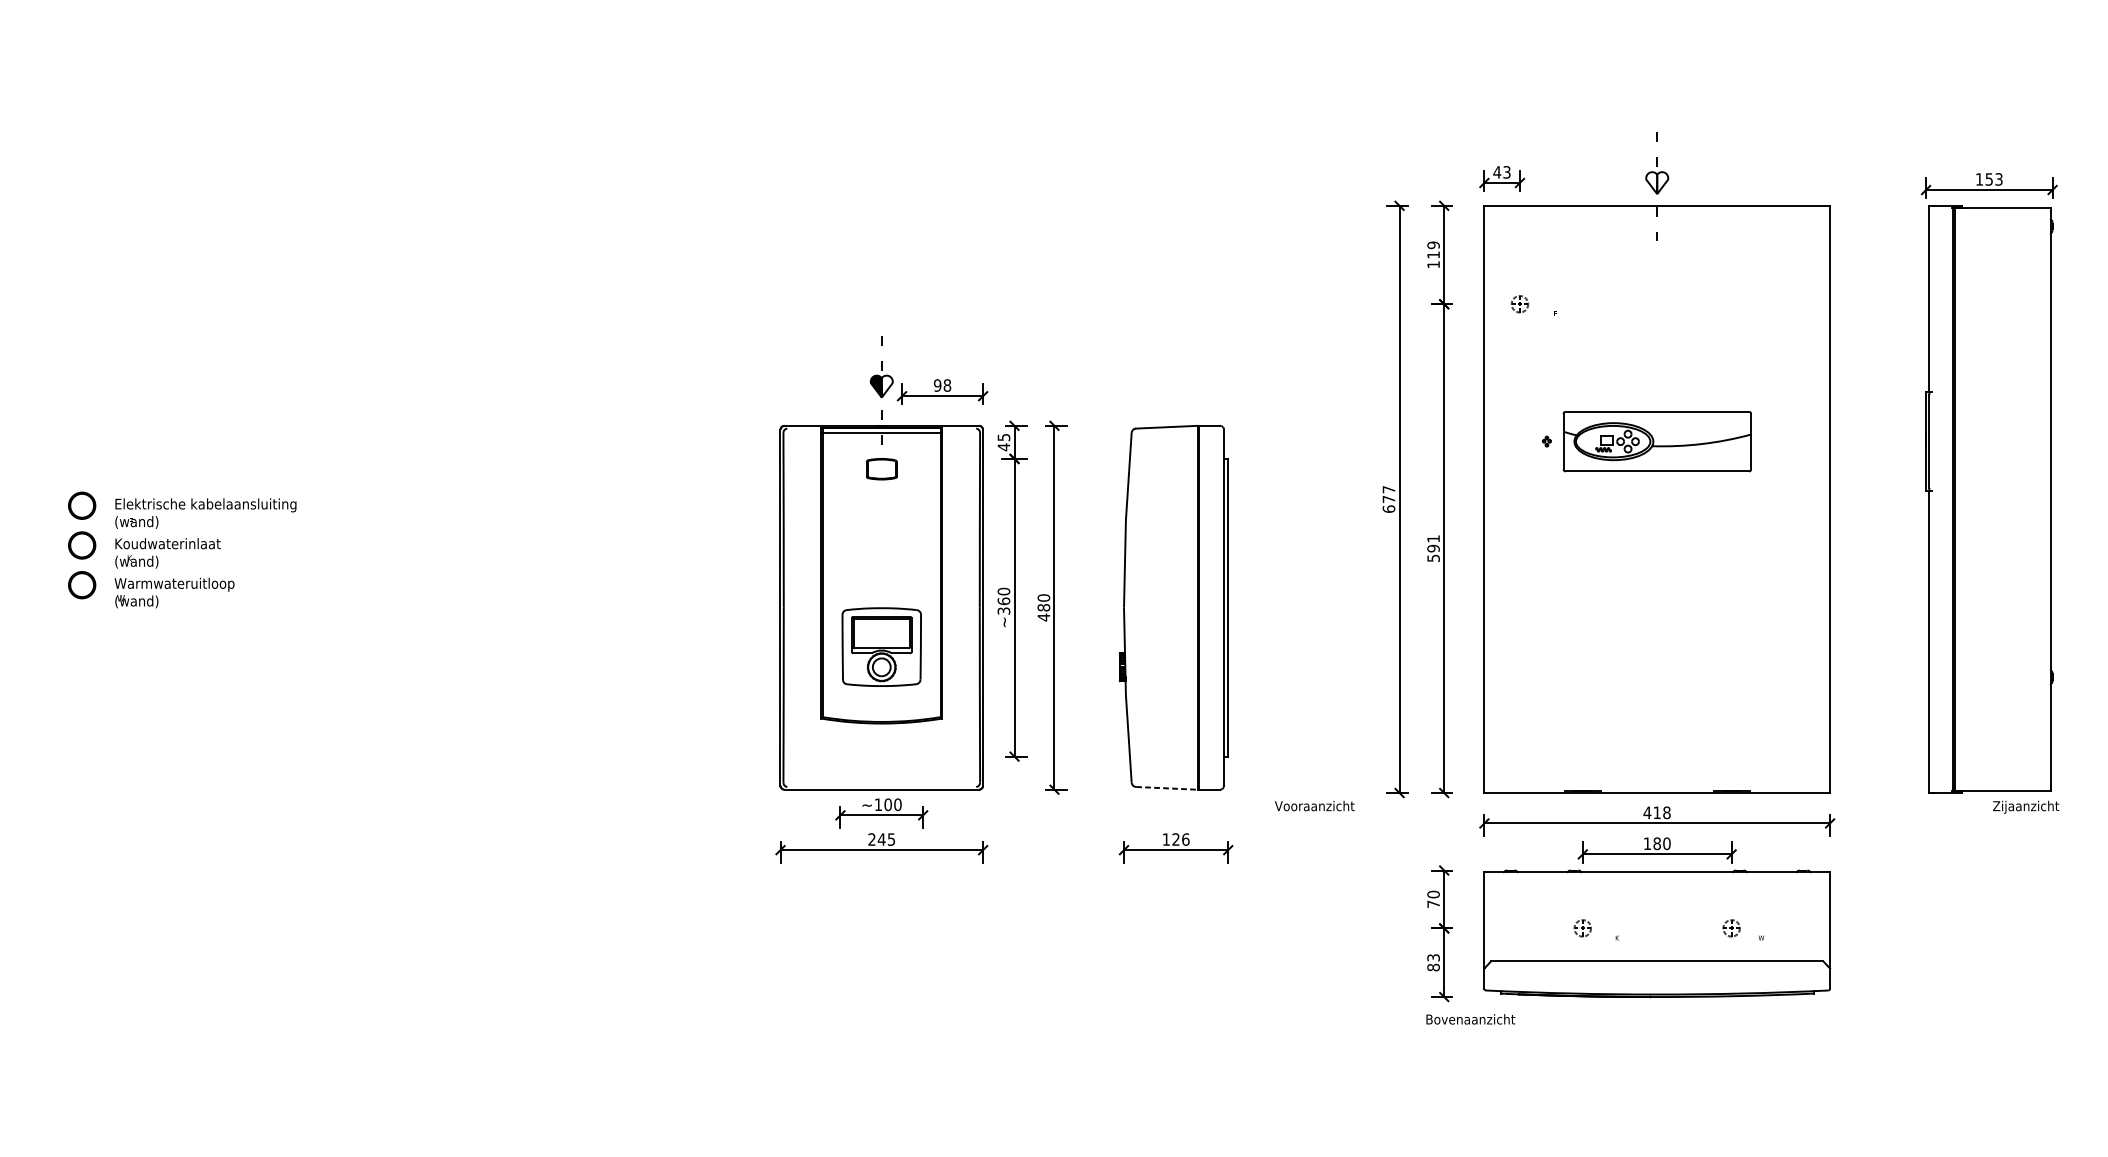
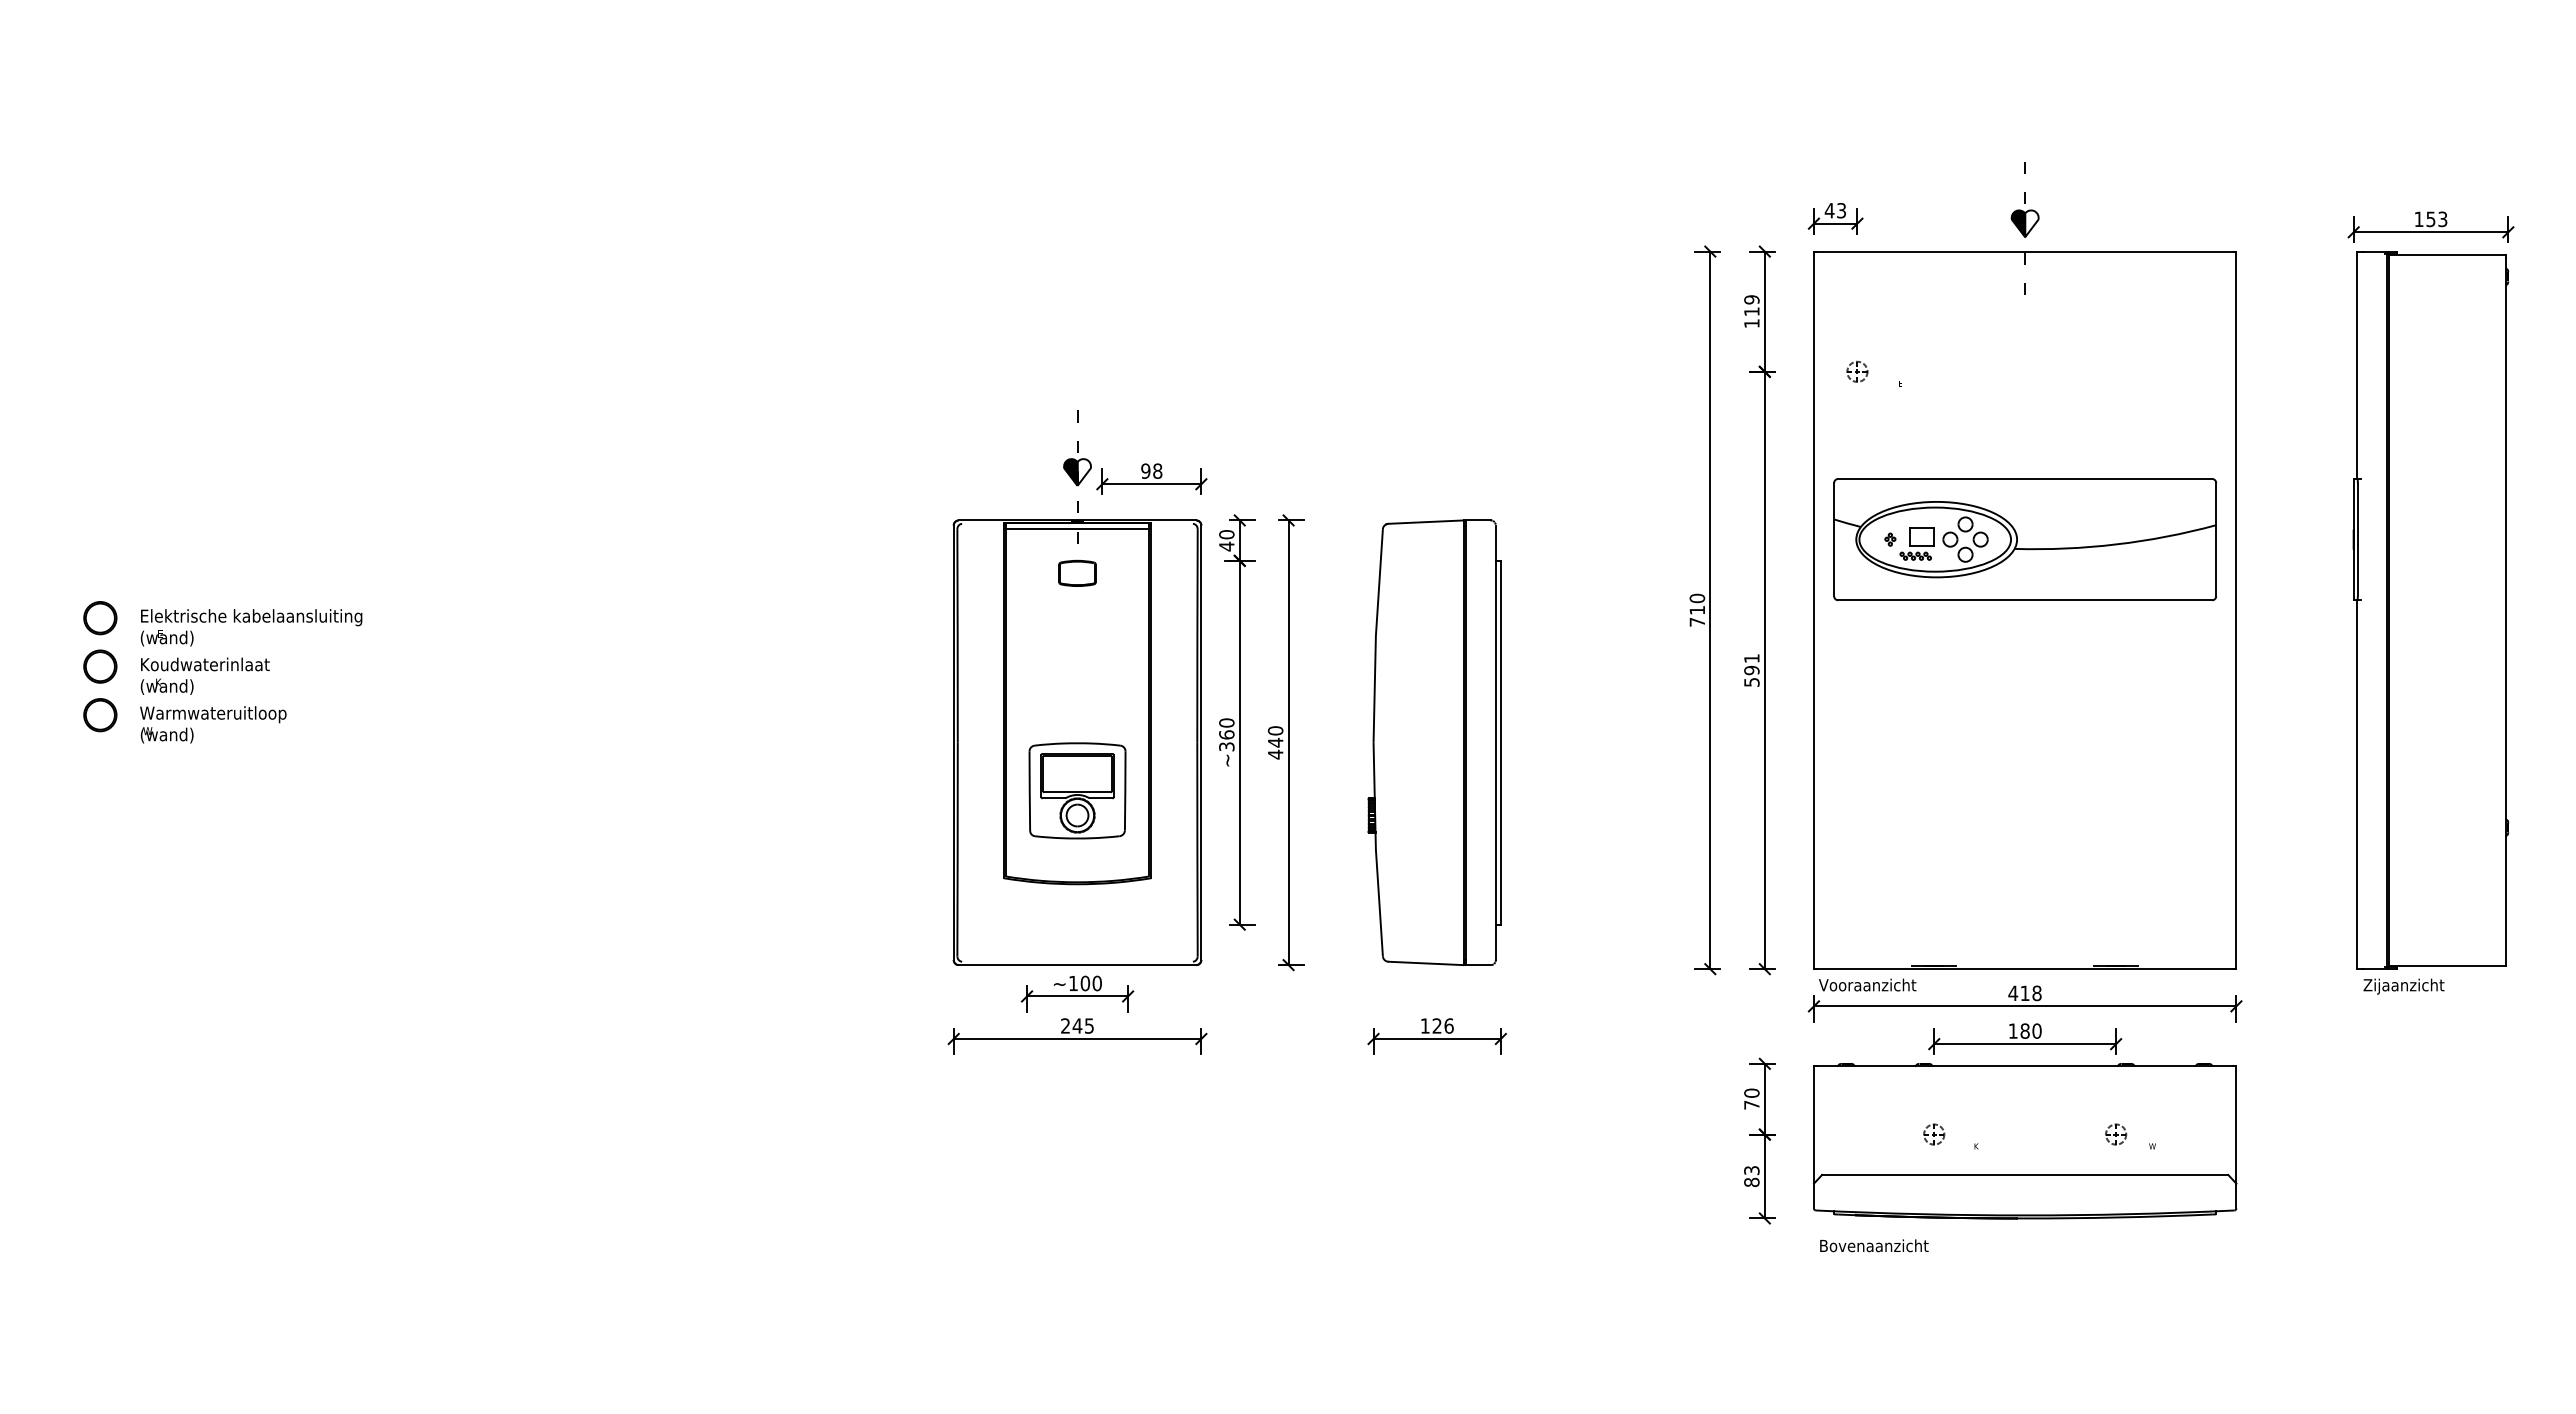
fill: (1651, 182) -> (2018, 223), added
text: (1003, 437) -> (1226, 534), 45 -> 40
part: (1657, 441) -> (2025, 539), size x1.67
text: (1389, 498) -> (1697, 609), 677 -> 710
text: (1043, 607) -> (1275, 742), 480 -> 440
line: (1166, 788) -> (1425, 963), dashed -> solid
text: (1314, 805) -> (1867, 984), moved
text: (2025, 807) -> (2403, 986), moved
text: (1470, 1019) -> (1874, 1245), moved

